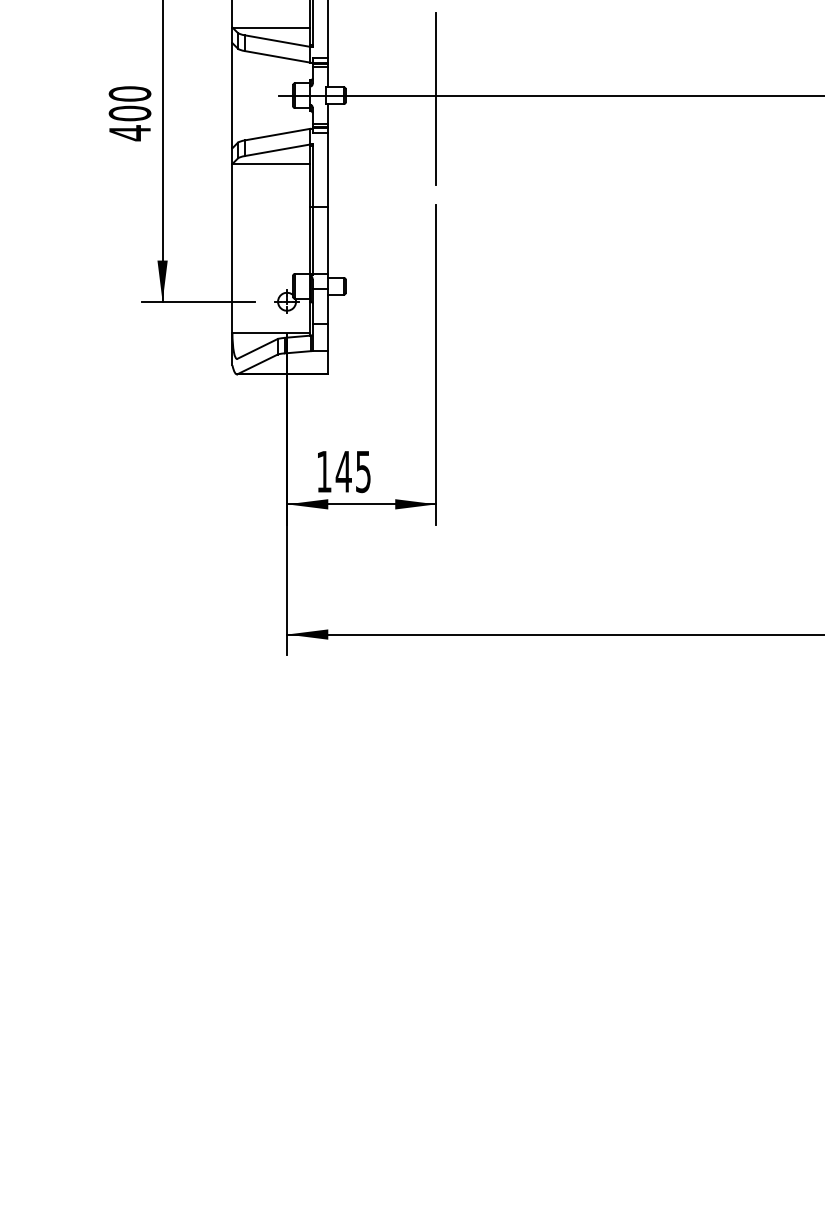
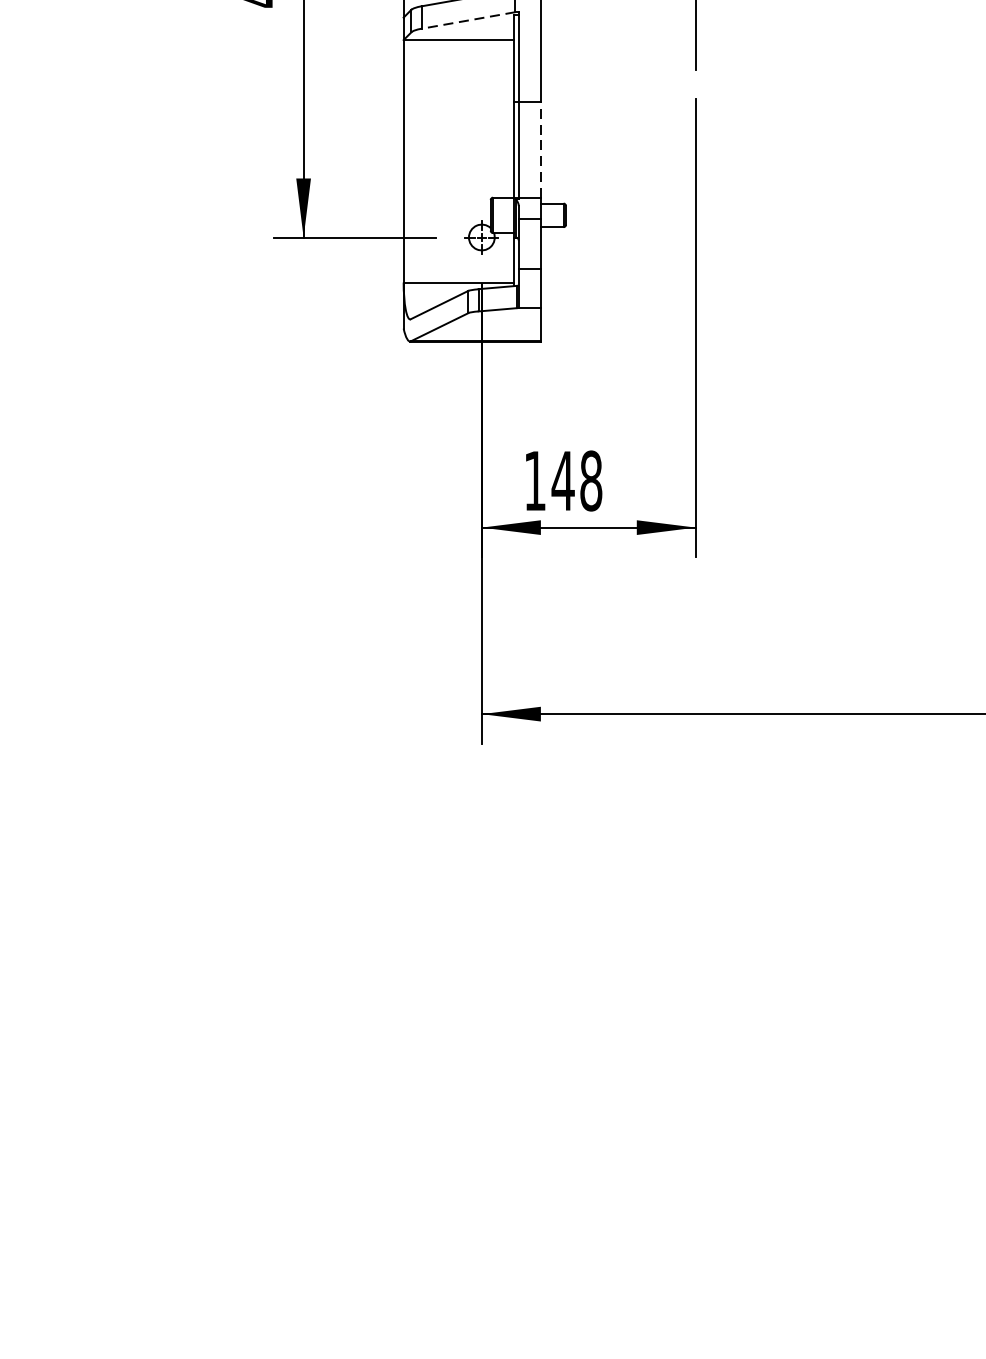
line: (277, 150) -> (468, 20), solid -> dashed
line: (328, 239) -> (541, 148), solid -> dashed
text: (363, 471) -> (591, 480), 145 -> 148

